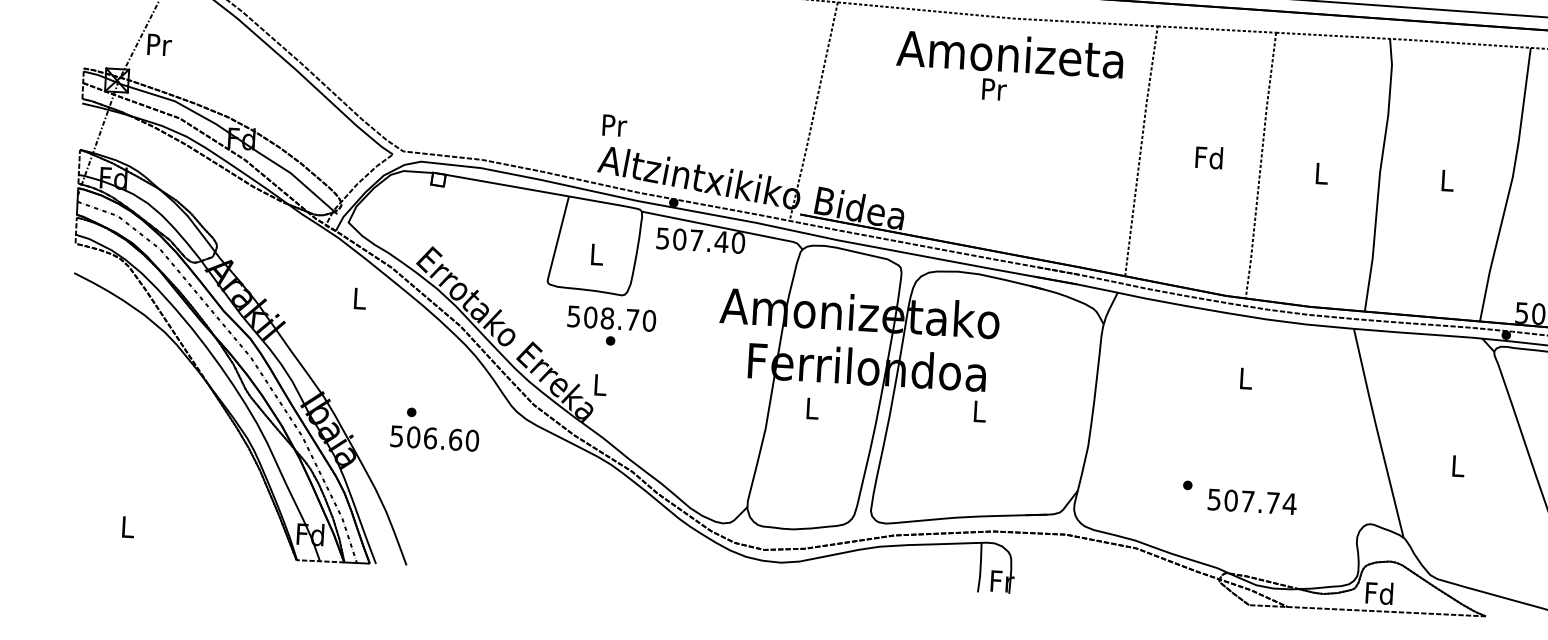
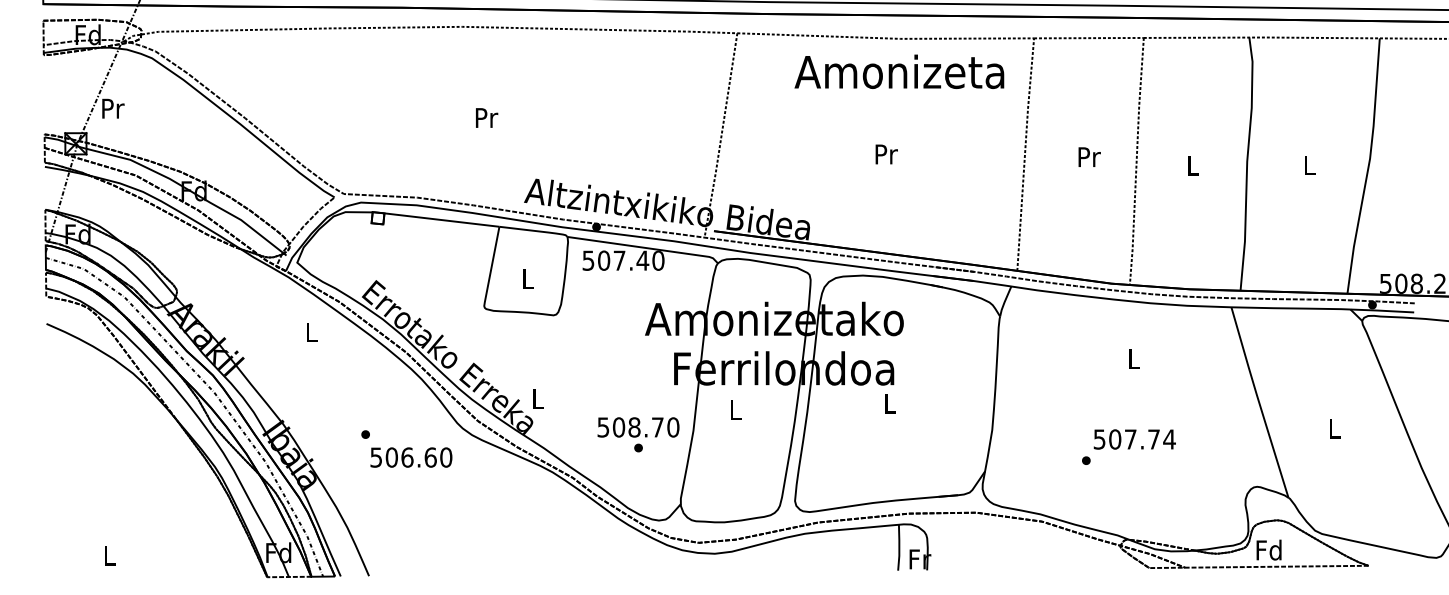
text: (994, 89) -> (886, 154), moved
text: (615, 125) -> (487, 117), moved
text: (1209, 157) -> (1088, 156), Fd -> Pr
text: (611, 326) -> (638, 434), moved
text: (434, 438) -> (411, 457), moved
text: (1252, 501) -> (1134, 439), moved

